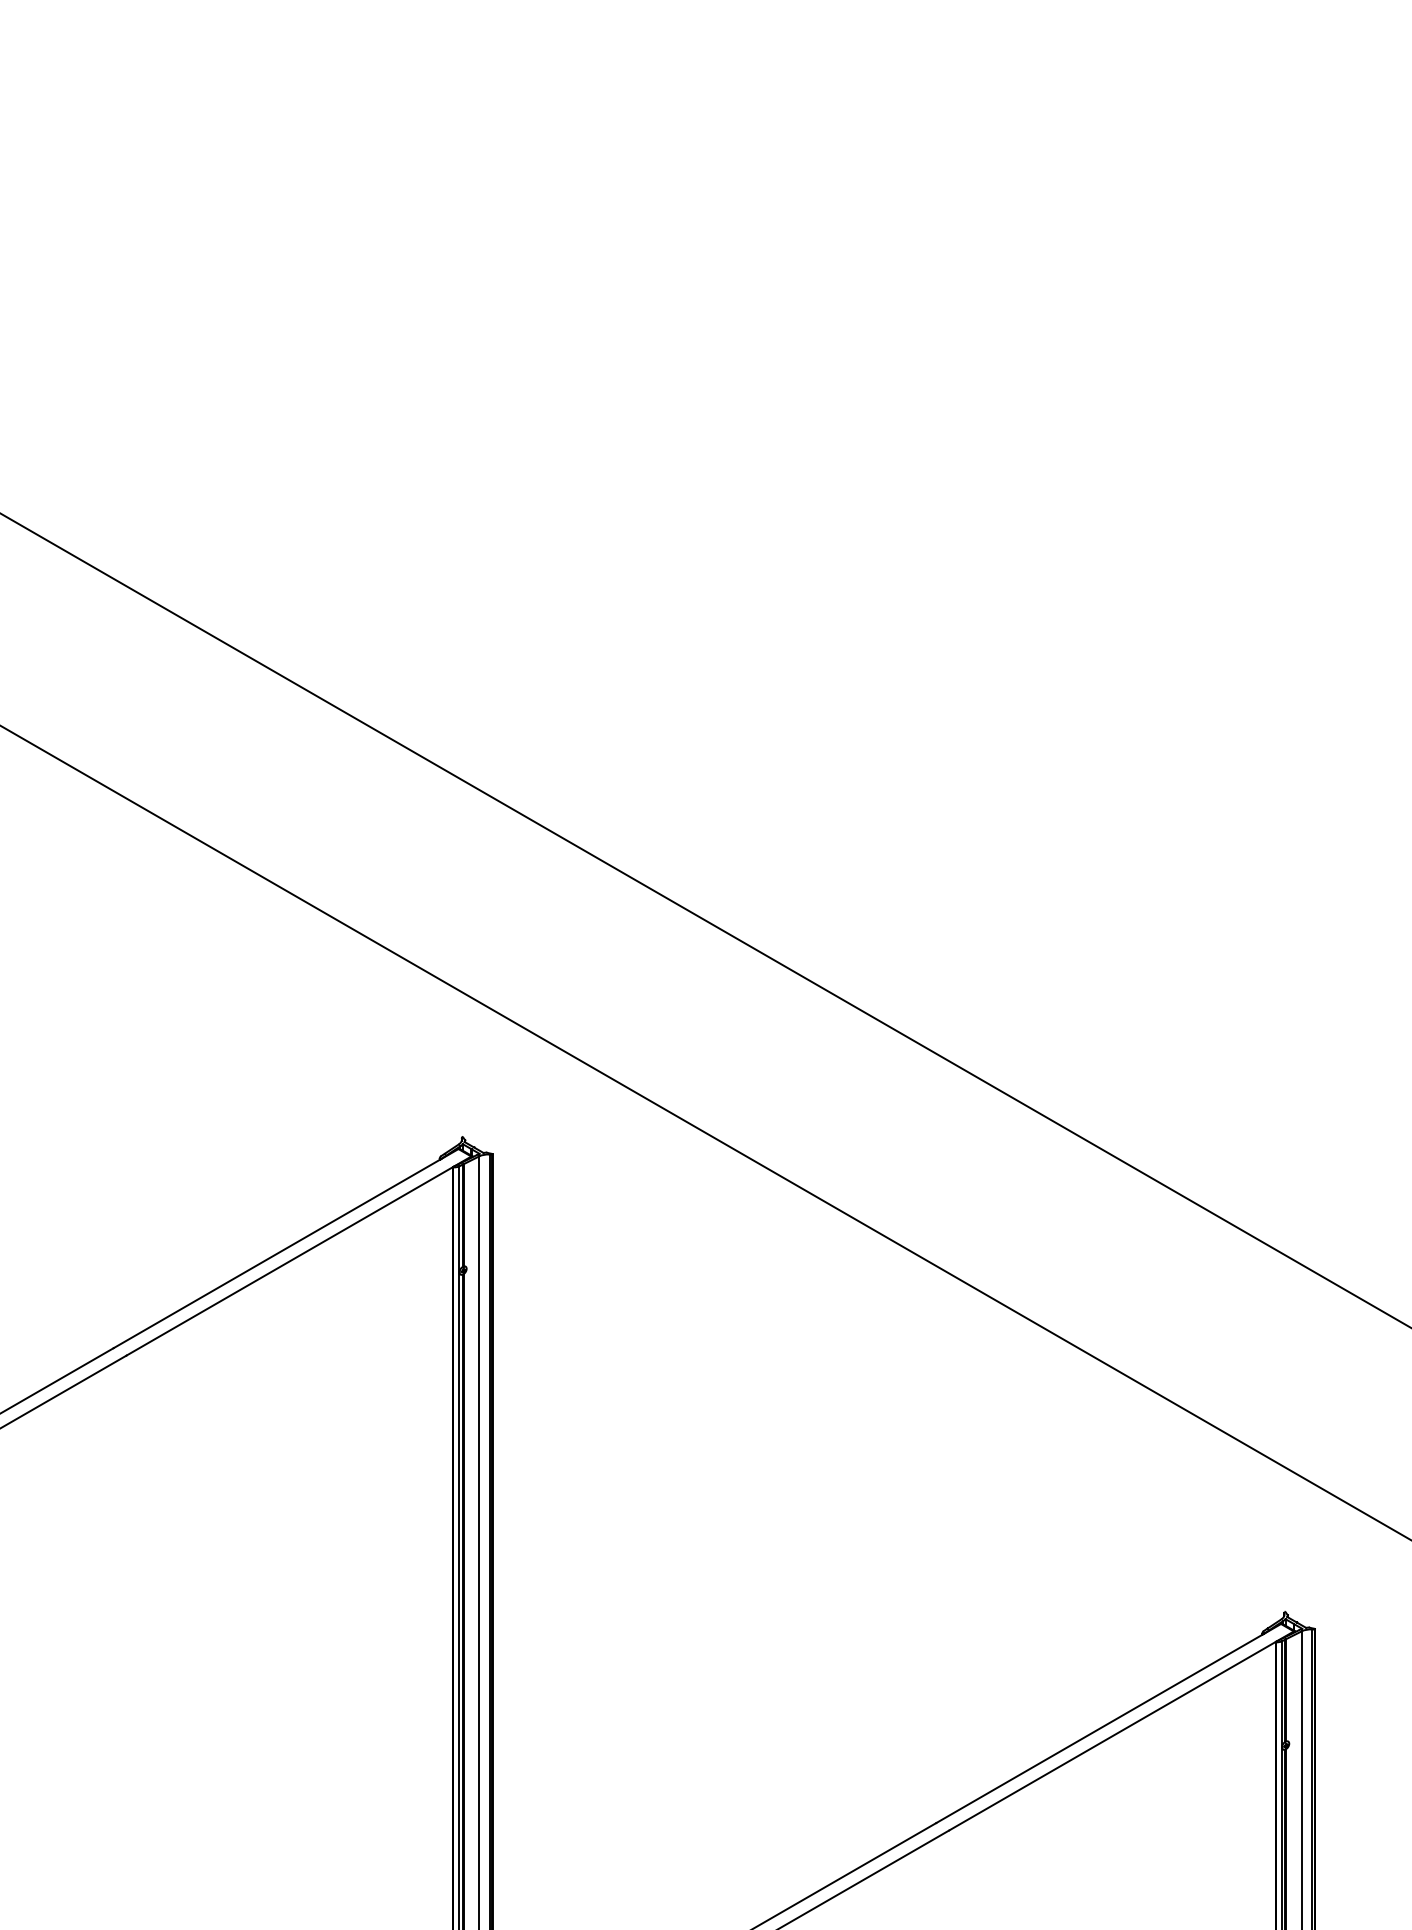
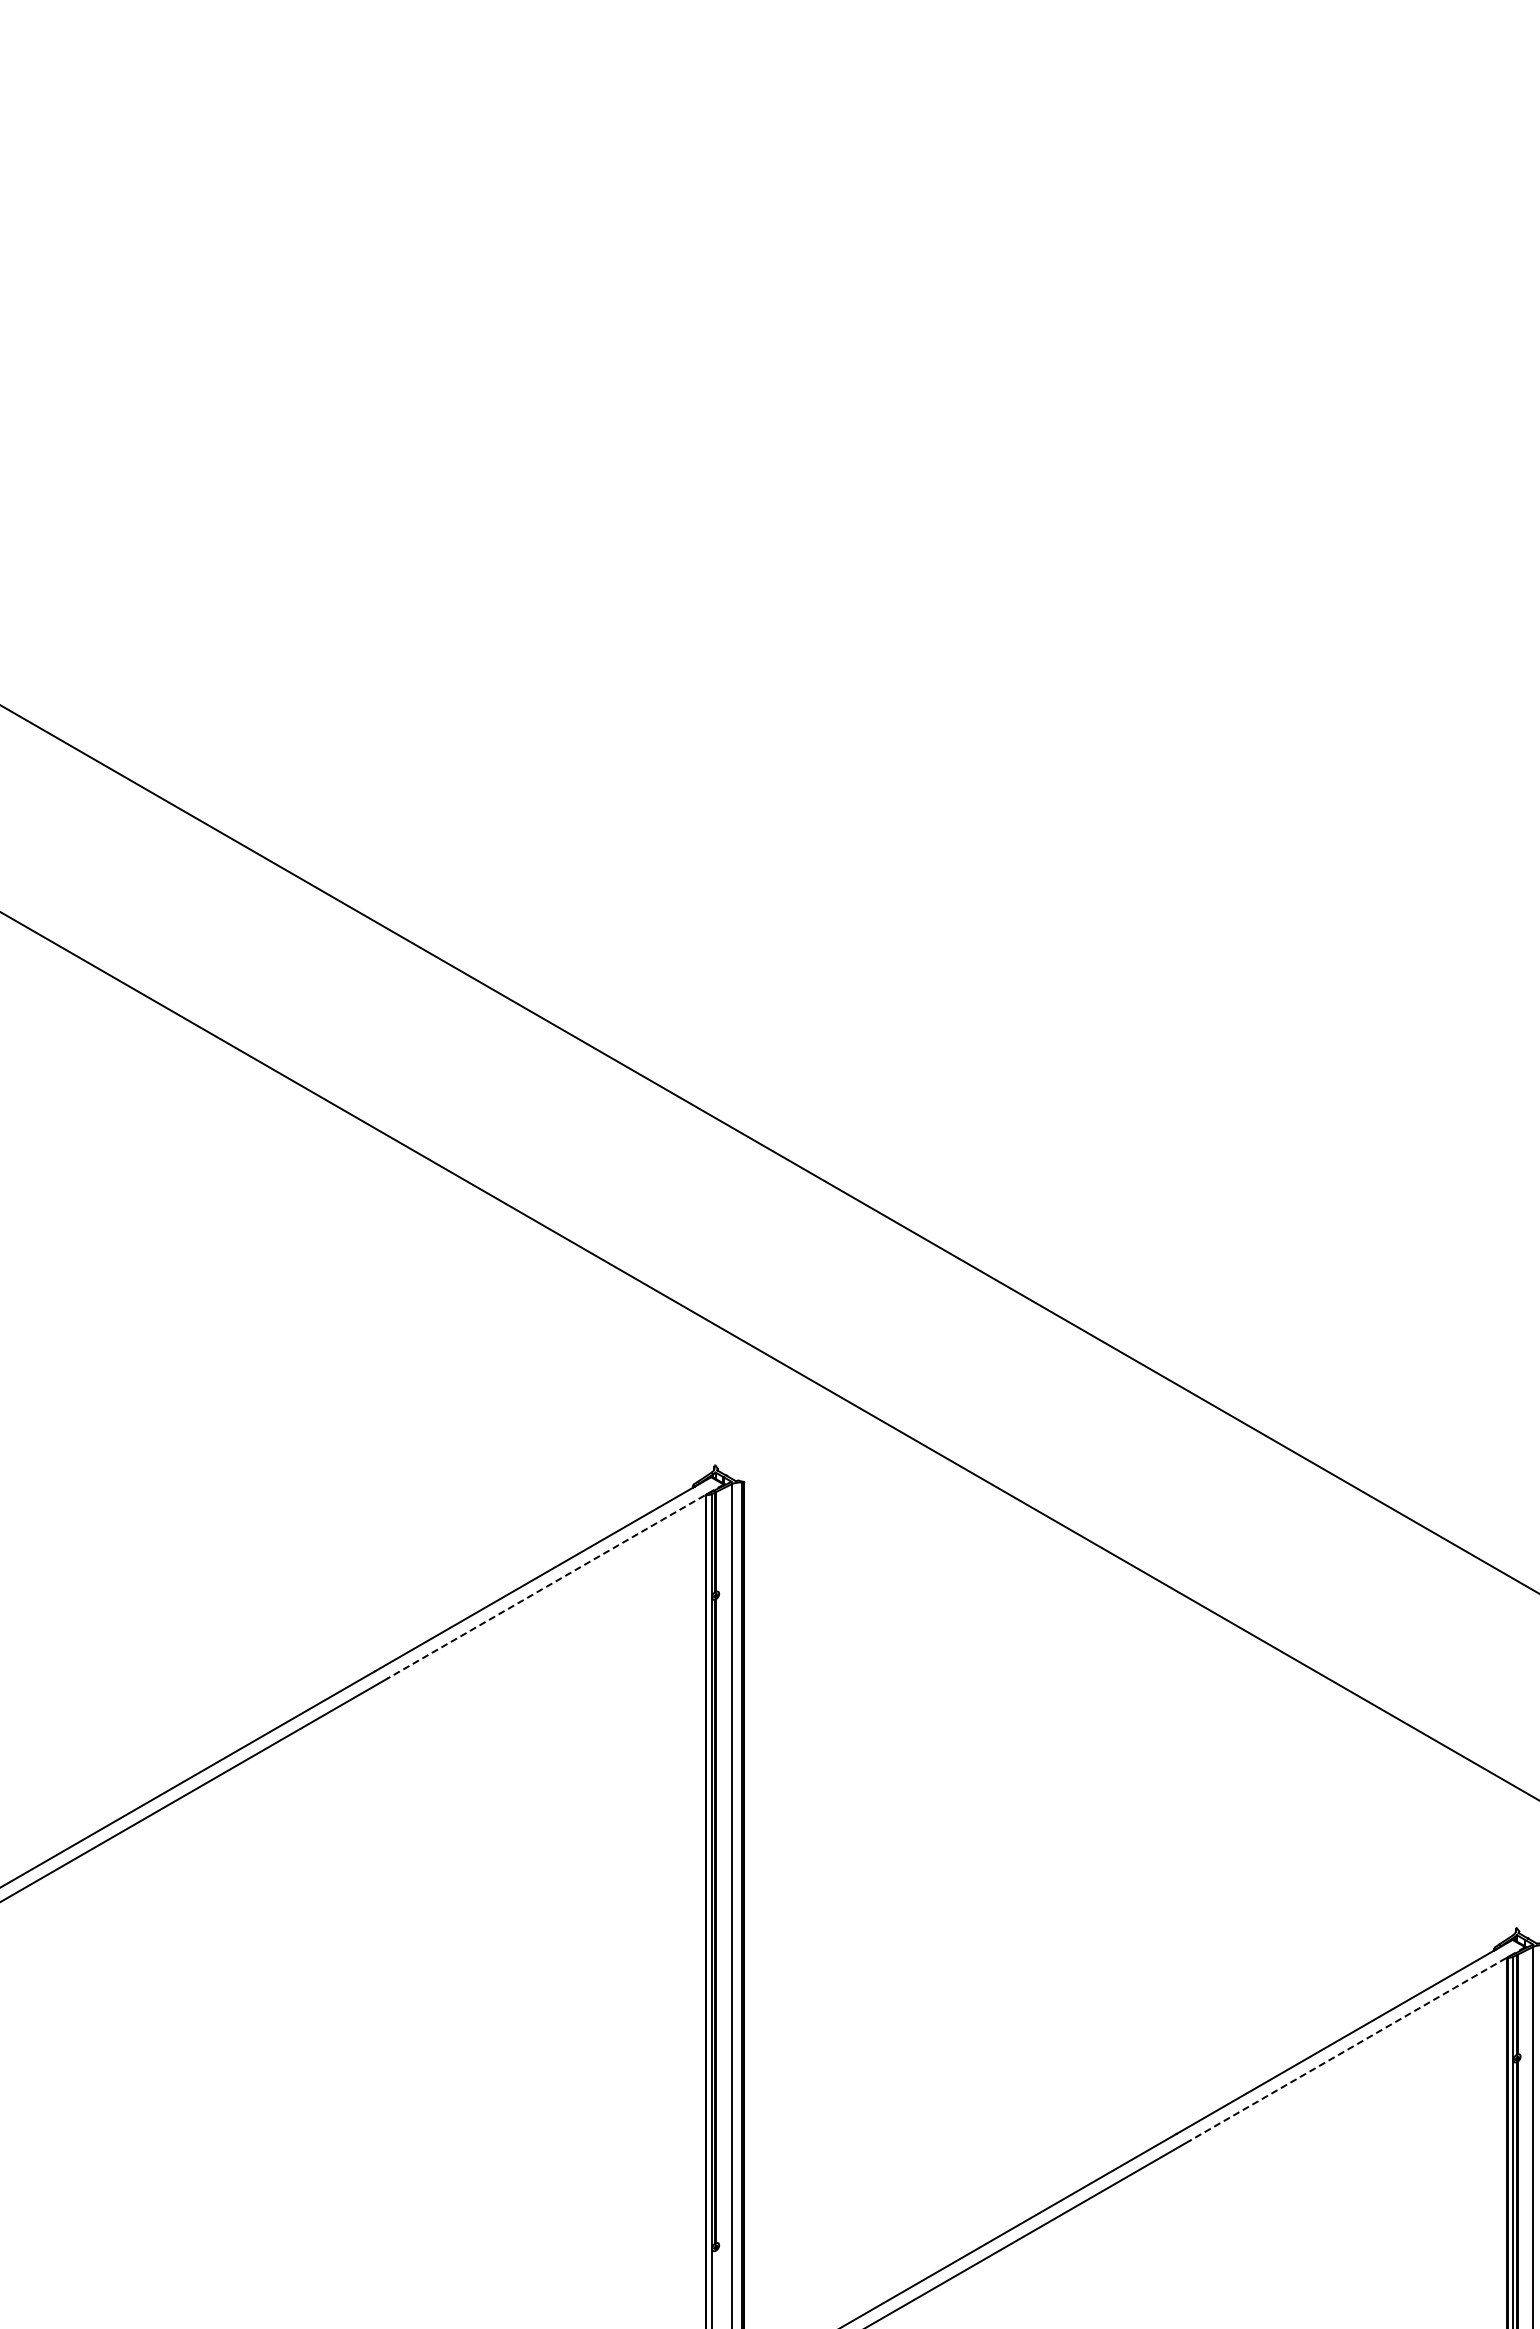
line: (298, 1256) -> (555, 1581), solid -> dashed
line: (1121, 1731) -> (1357, 2044), solid -> dashed

